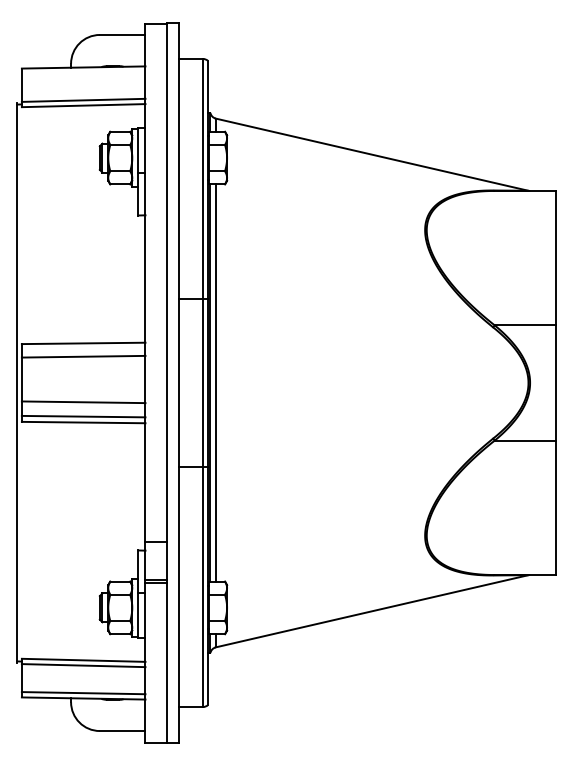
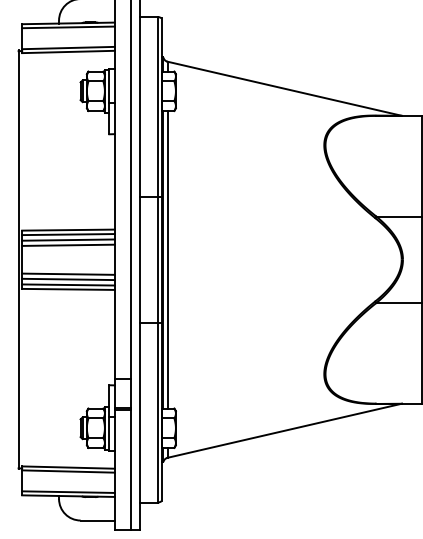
line: (83, 72) -> (68, 27), added
line: (83, 349) -> (68, 234), added
line: (83, 363) -> (68, 245), added
line: (83, 409) -> (68, 279), added

